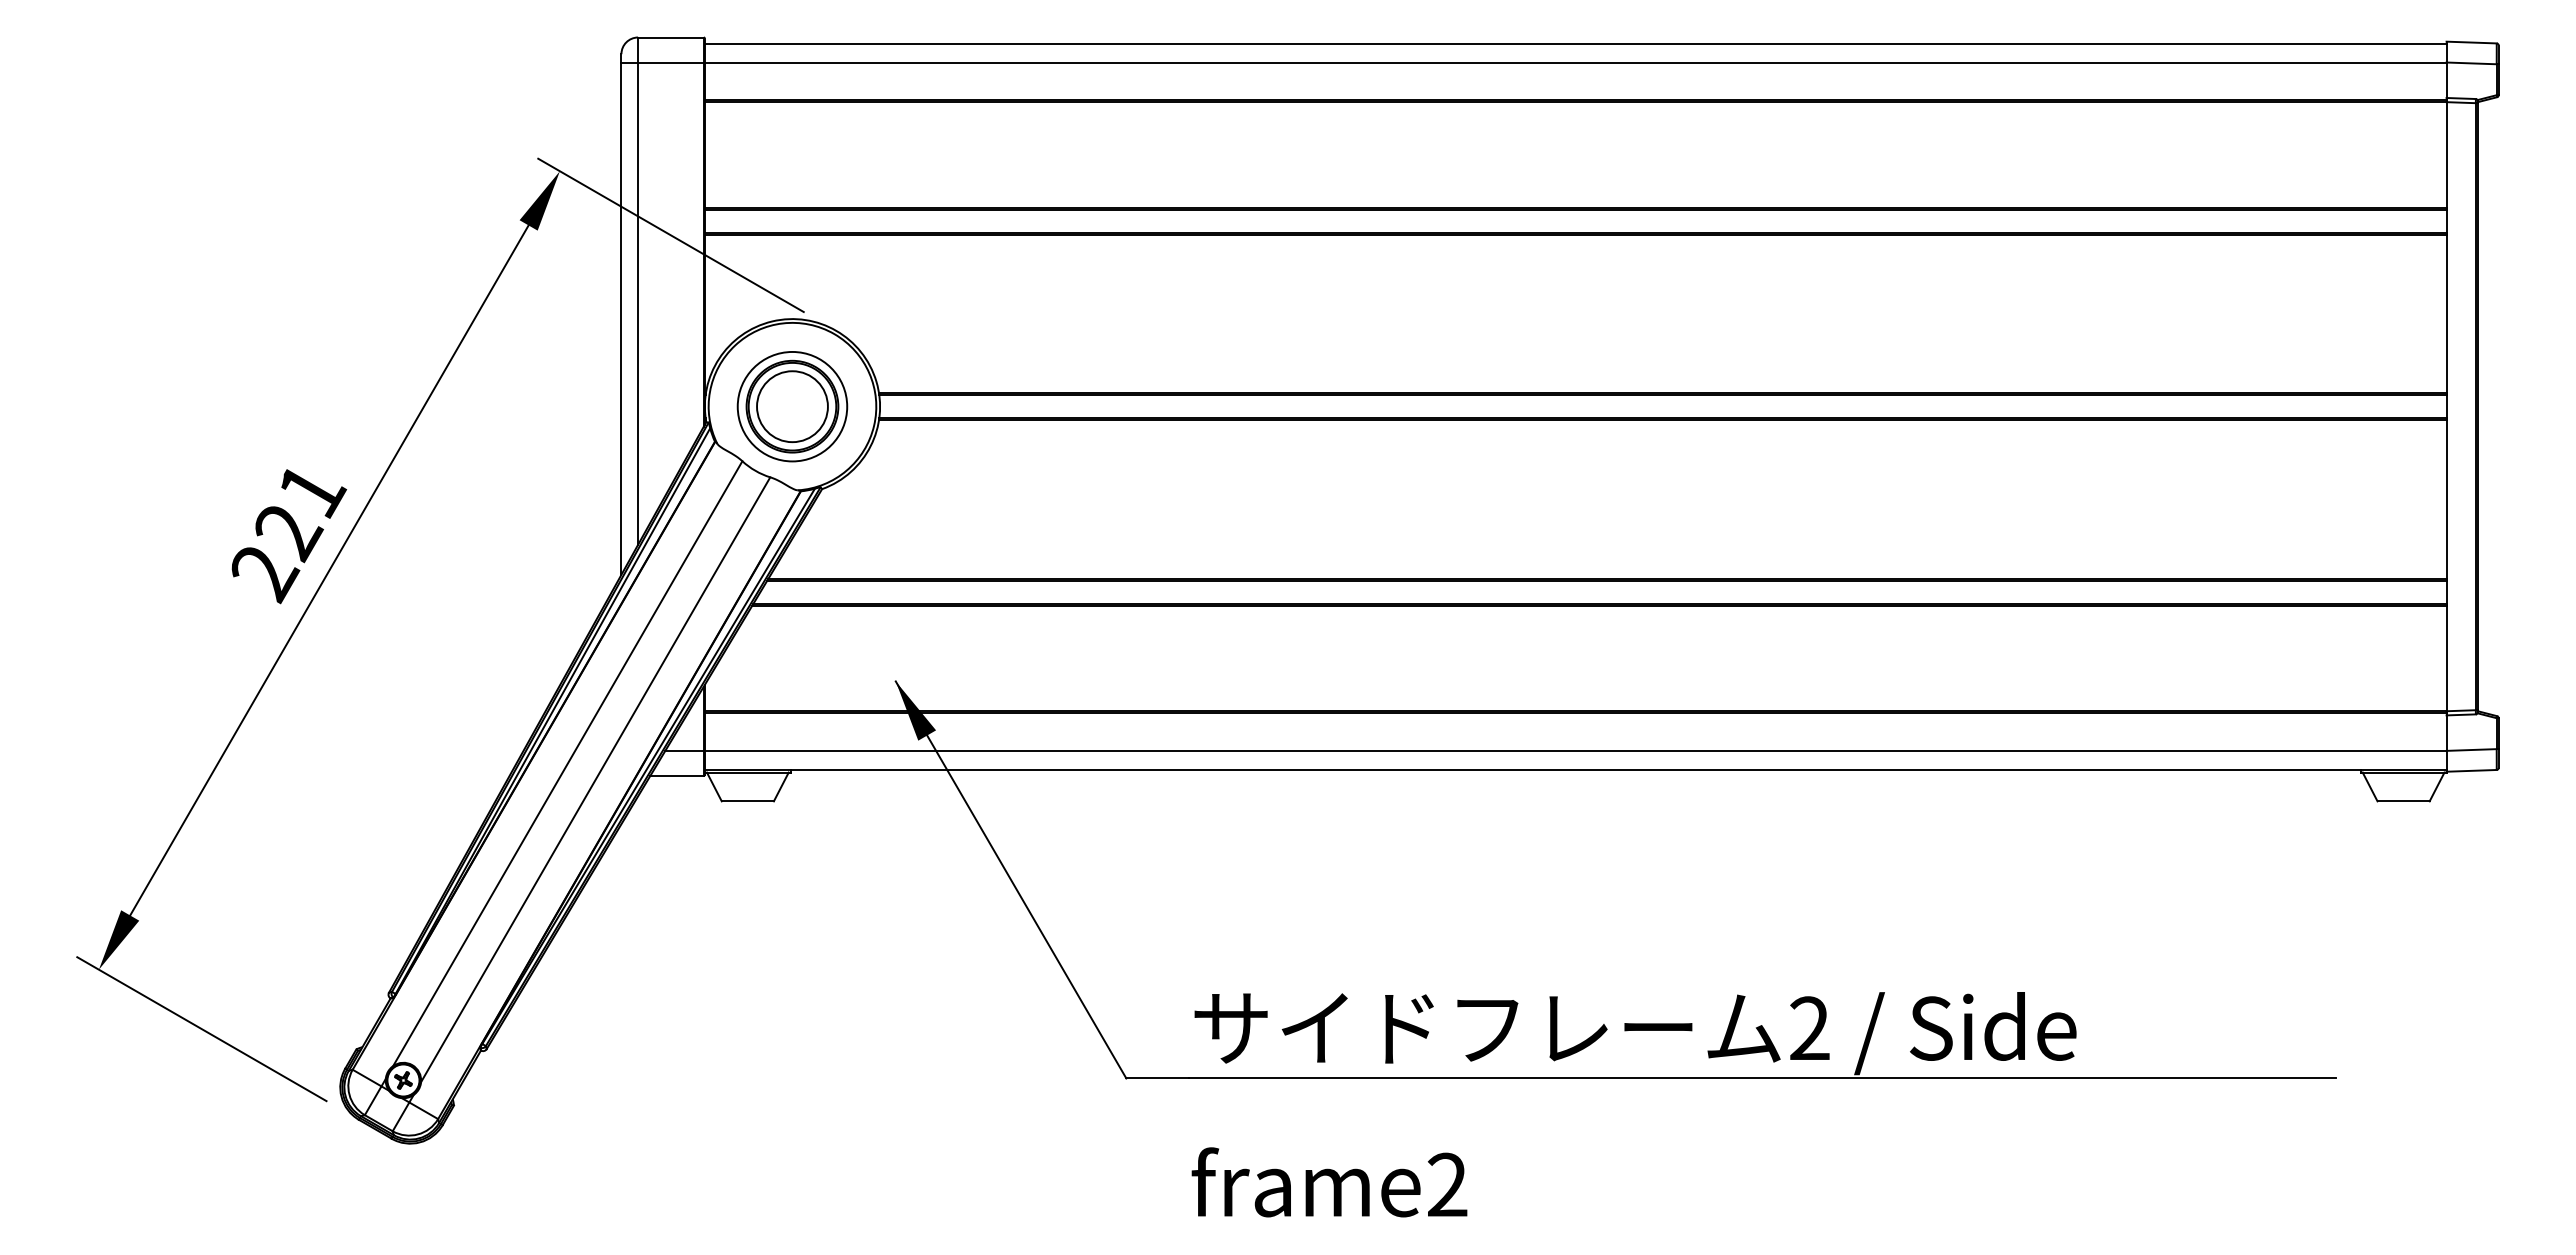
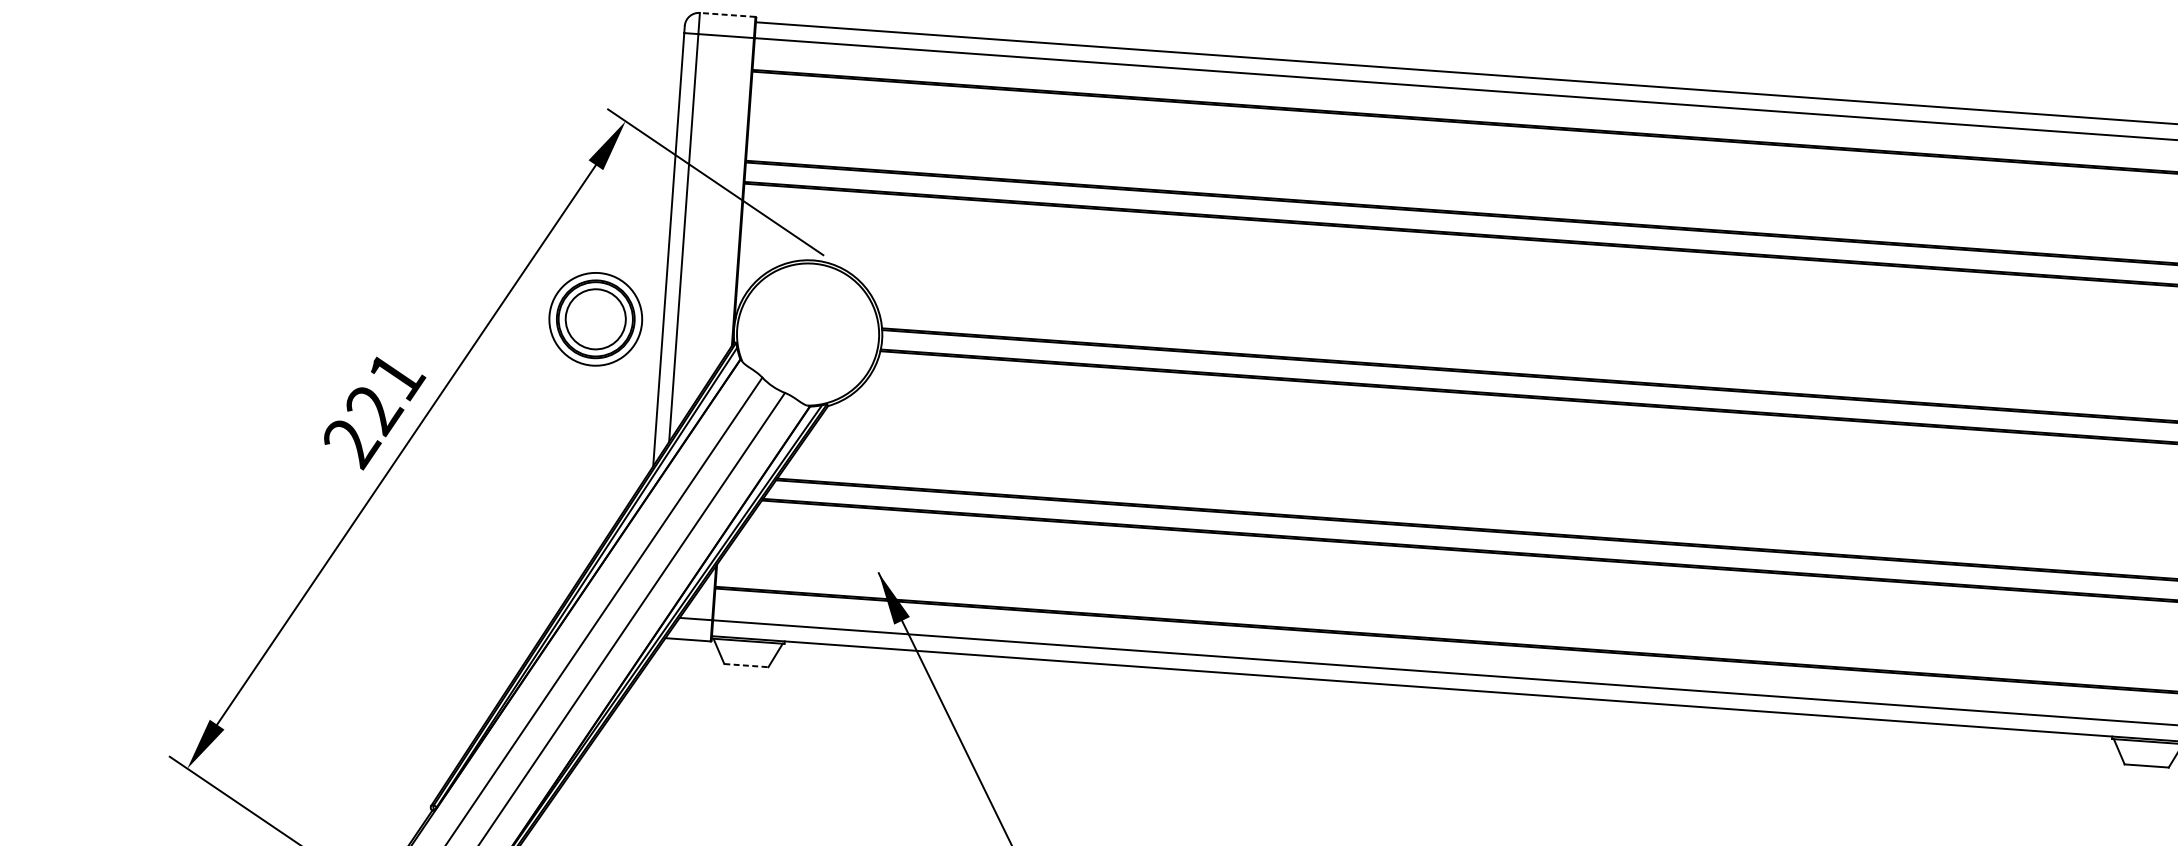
line: (670, 37) -> (727, 14), solid -> dashed
part: (792, 406) -> (595, 319), moved
line: (748, 801) -> (746, 665), solid -> dashed

